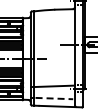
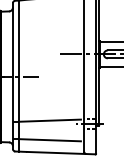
line: (54, 98) -> (51, 140), dashed -> solid

